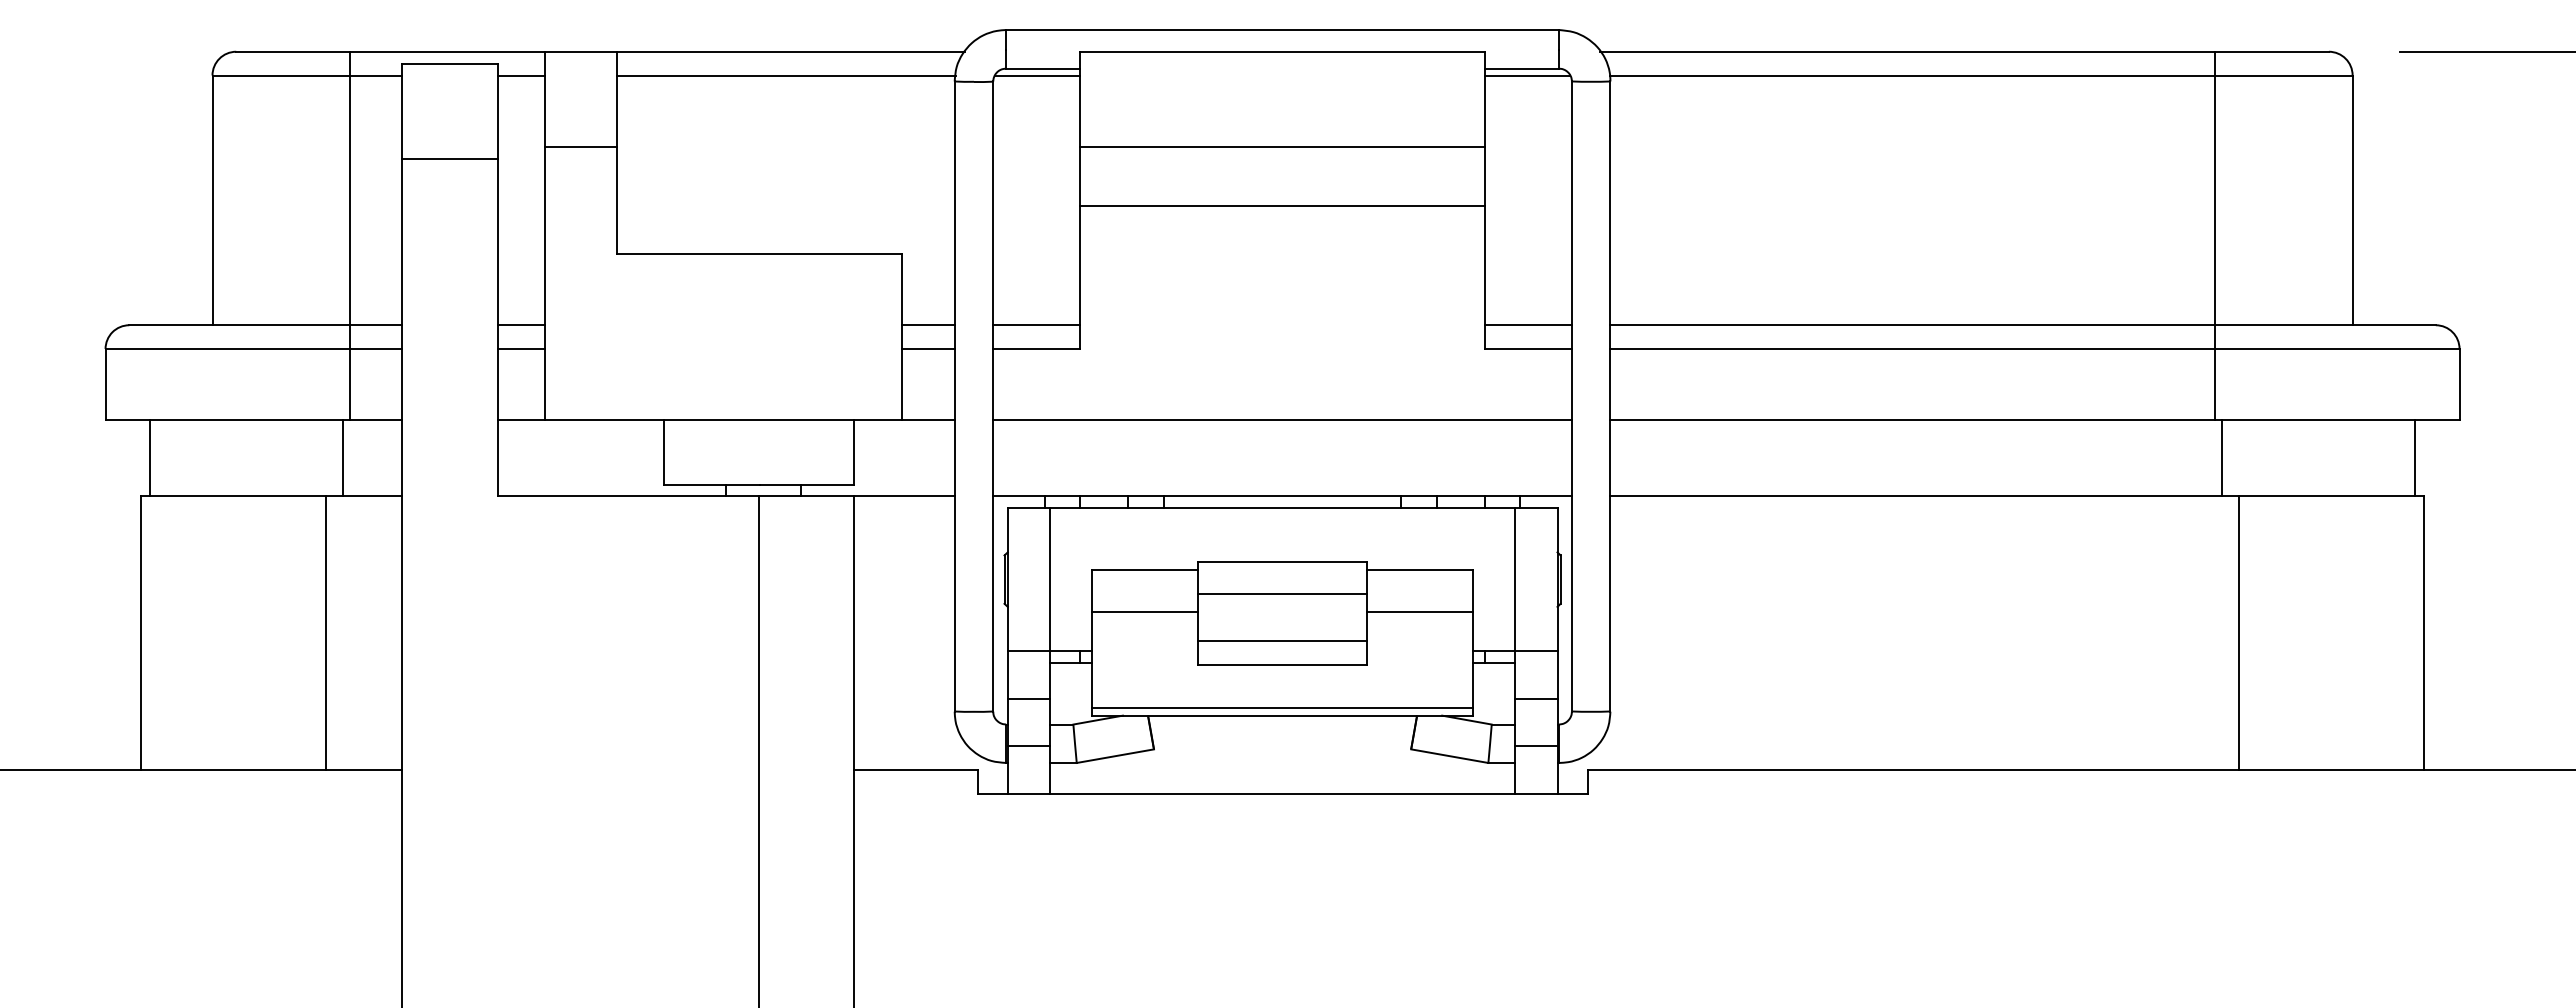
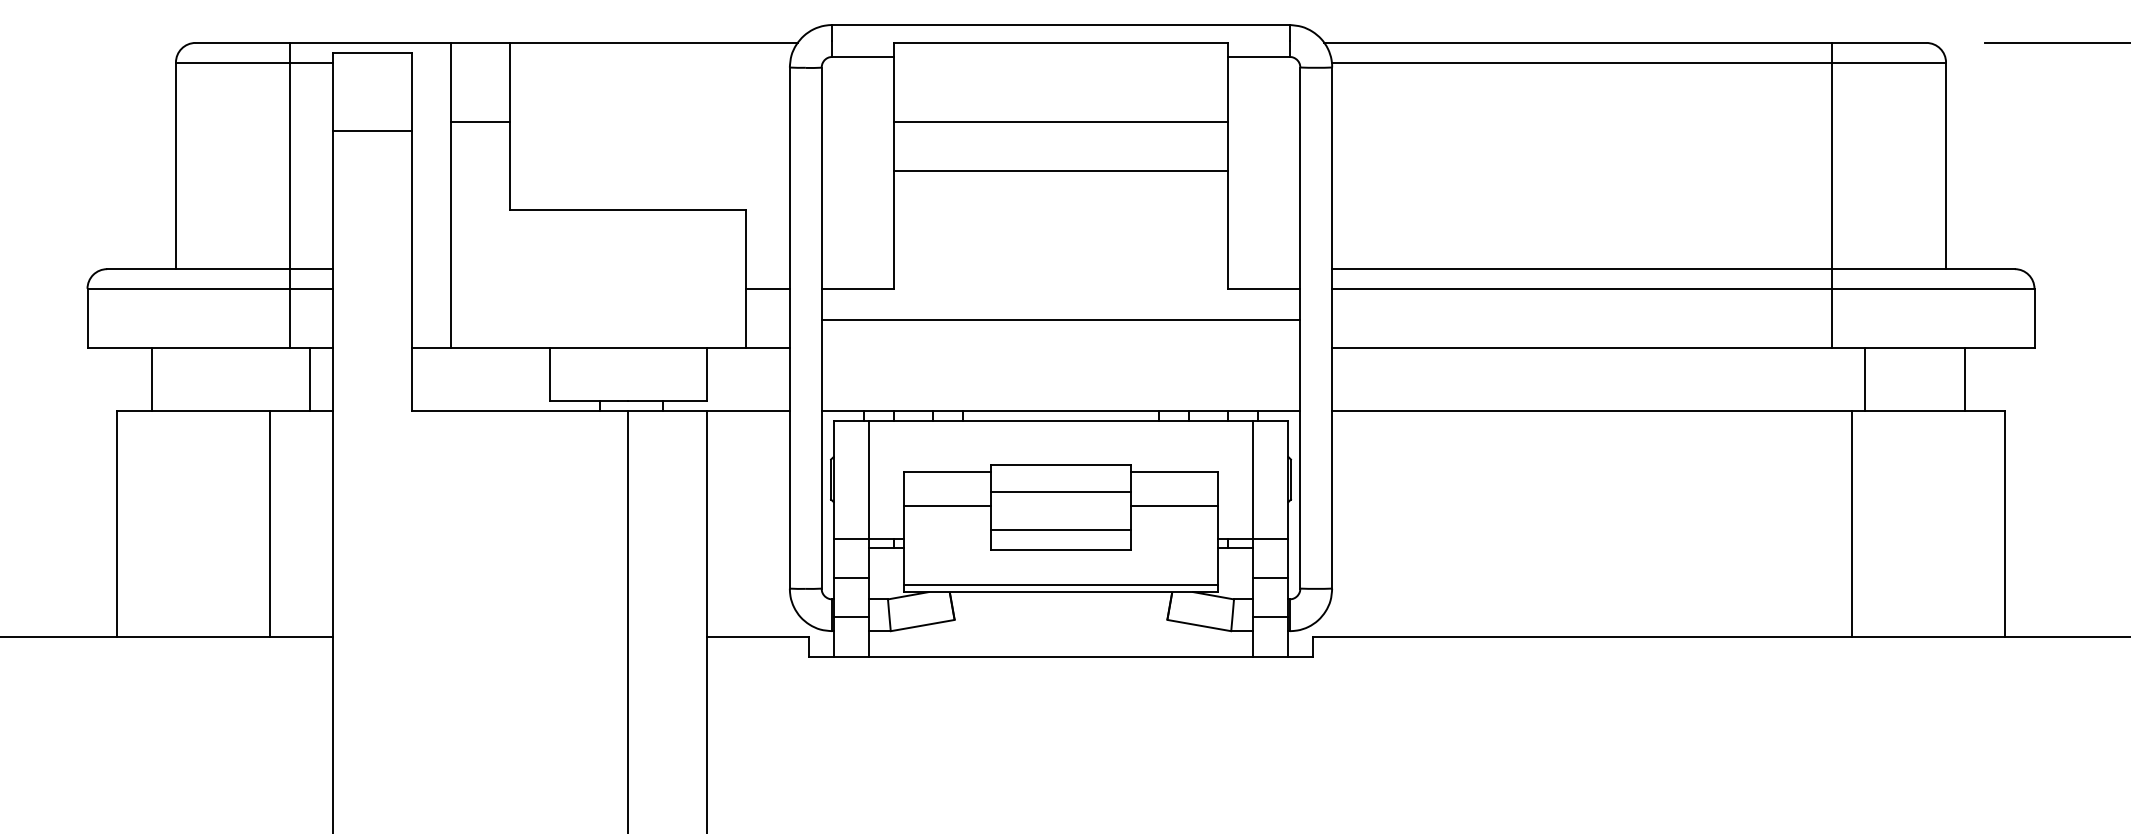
line: (521, 75) -> (431, 62), removed
line: (785, 75) -> (649, 62), removed
line: (1037, 75) -> (858, 62), removed
line: (1527, 75) -> (1263, 62), removed
line: (521, 325) -> (431, 269), removed
line: (928, 325) -> (768, 269), removed
line: (1036, 325) -> (857, 269), removed
line: (1528, 325) -> (1264, 269), removed
line: (521, 349) -> (431, 289), removed
line: (1282, 420) -> (1060, 319), moved
line: (150, 458) -> (151, 379), moved
line: (343, 458) -> (310, 379), moved
line: (2222, 458) -> (1864, 379), moved
line: (2414, 458) -> (1964, 379), moved

